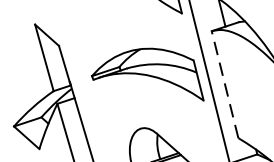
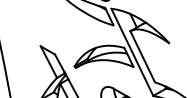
line: (224, 84) -> (142, 56), dashed -> solid

